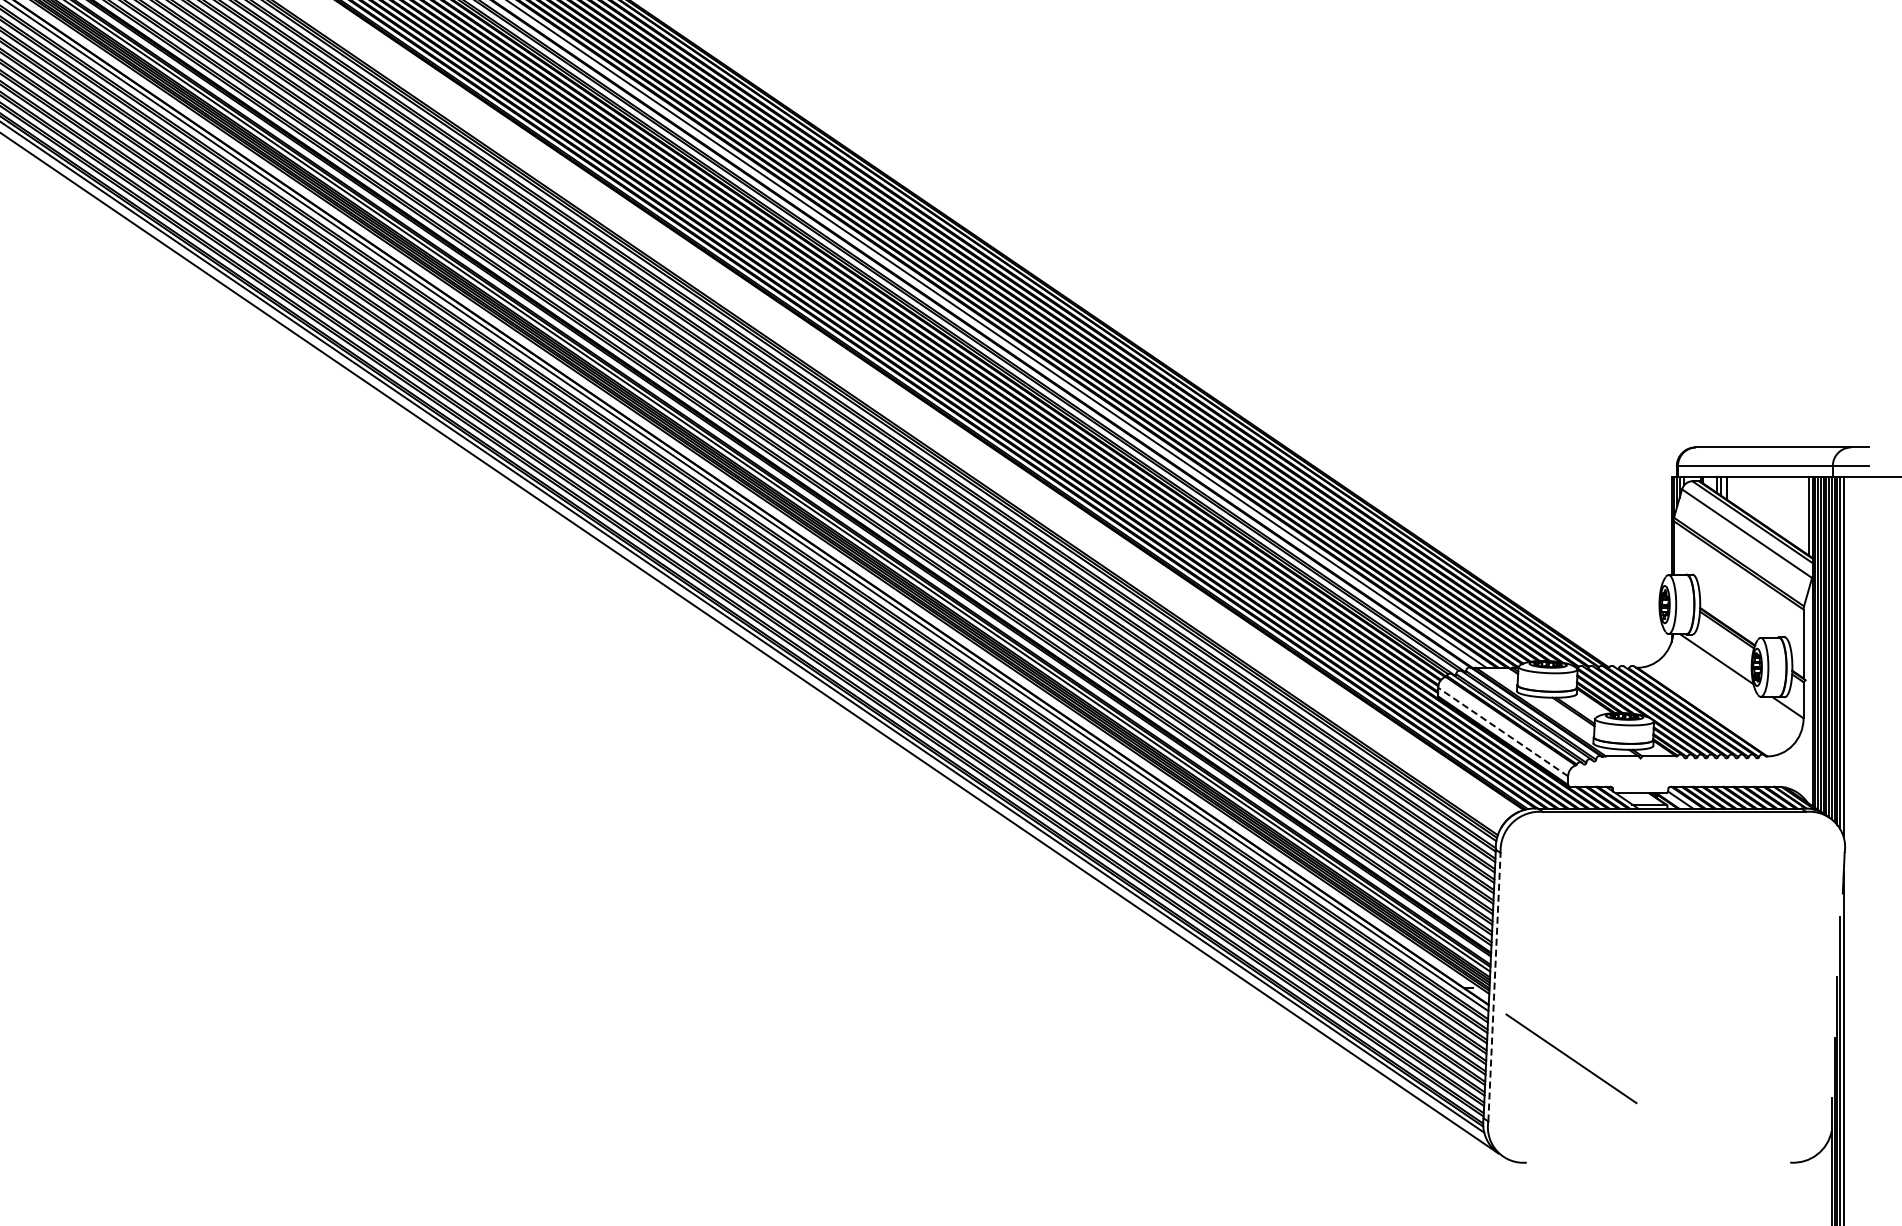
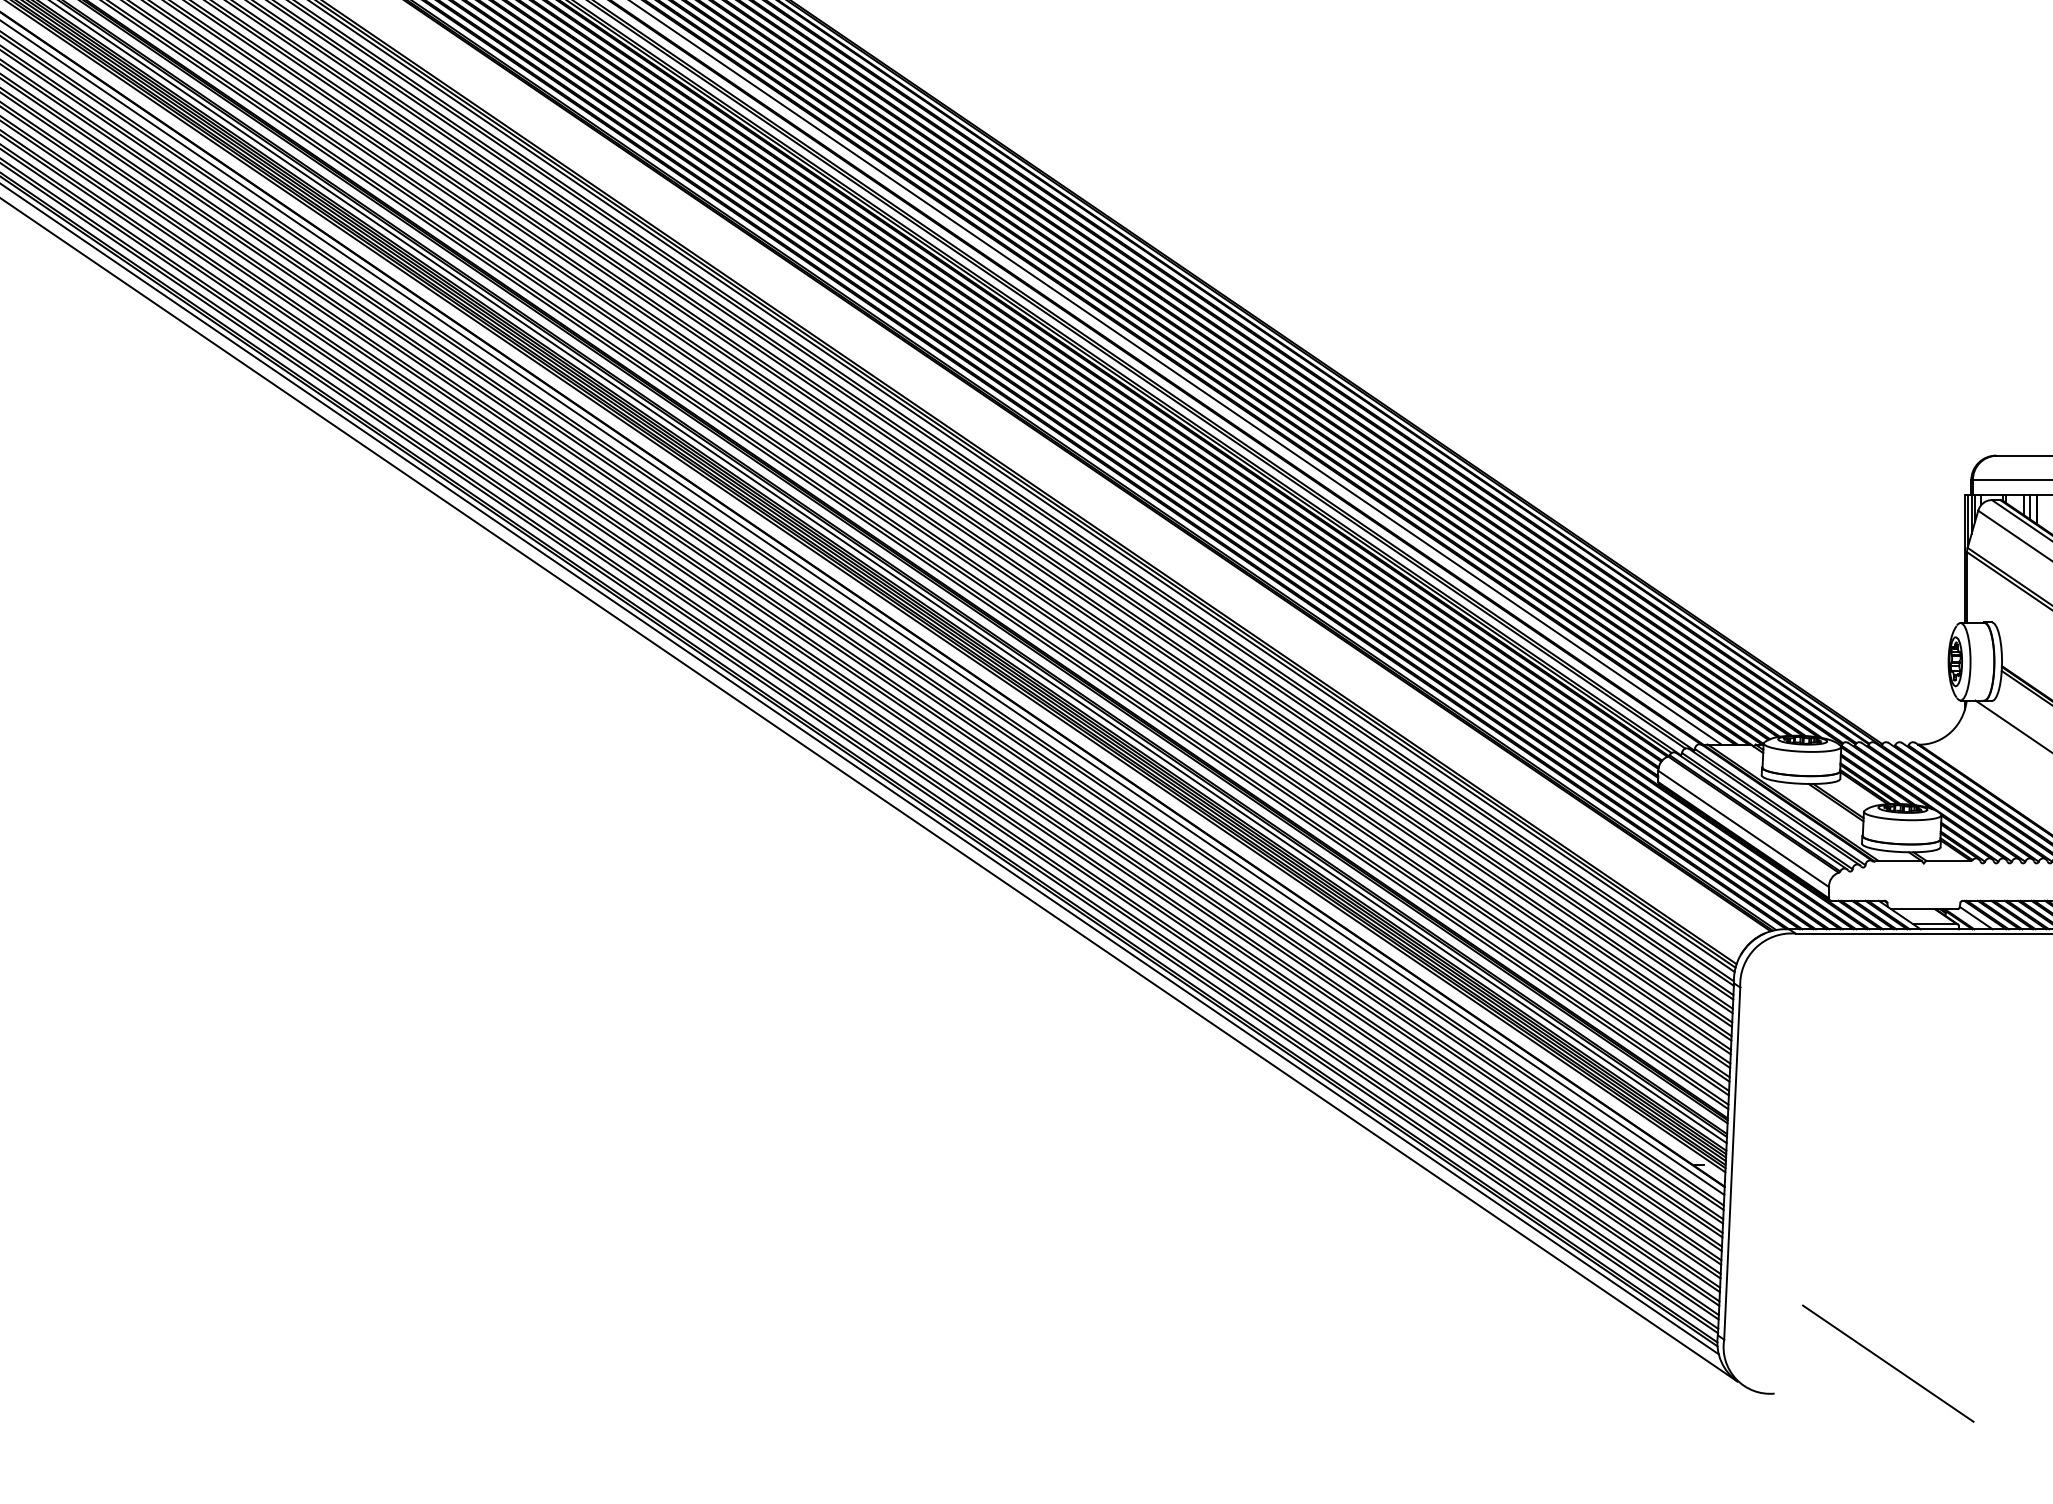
line: (1503, 732) -> (1744, 829), dashed -> solid
line: (1494, 986) -> (1732, 1162), dashed -> solid
line: (1571, 1058) -> (1888, 1363), moved

